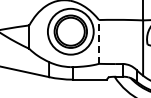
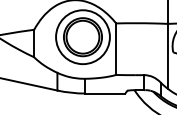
line: (99, 41) -> (116, 48), dashed -> solid

